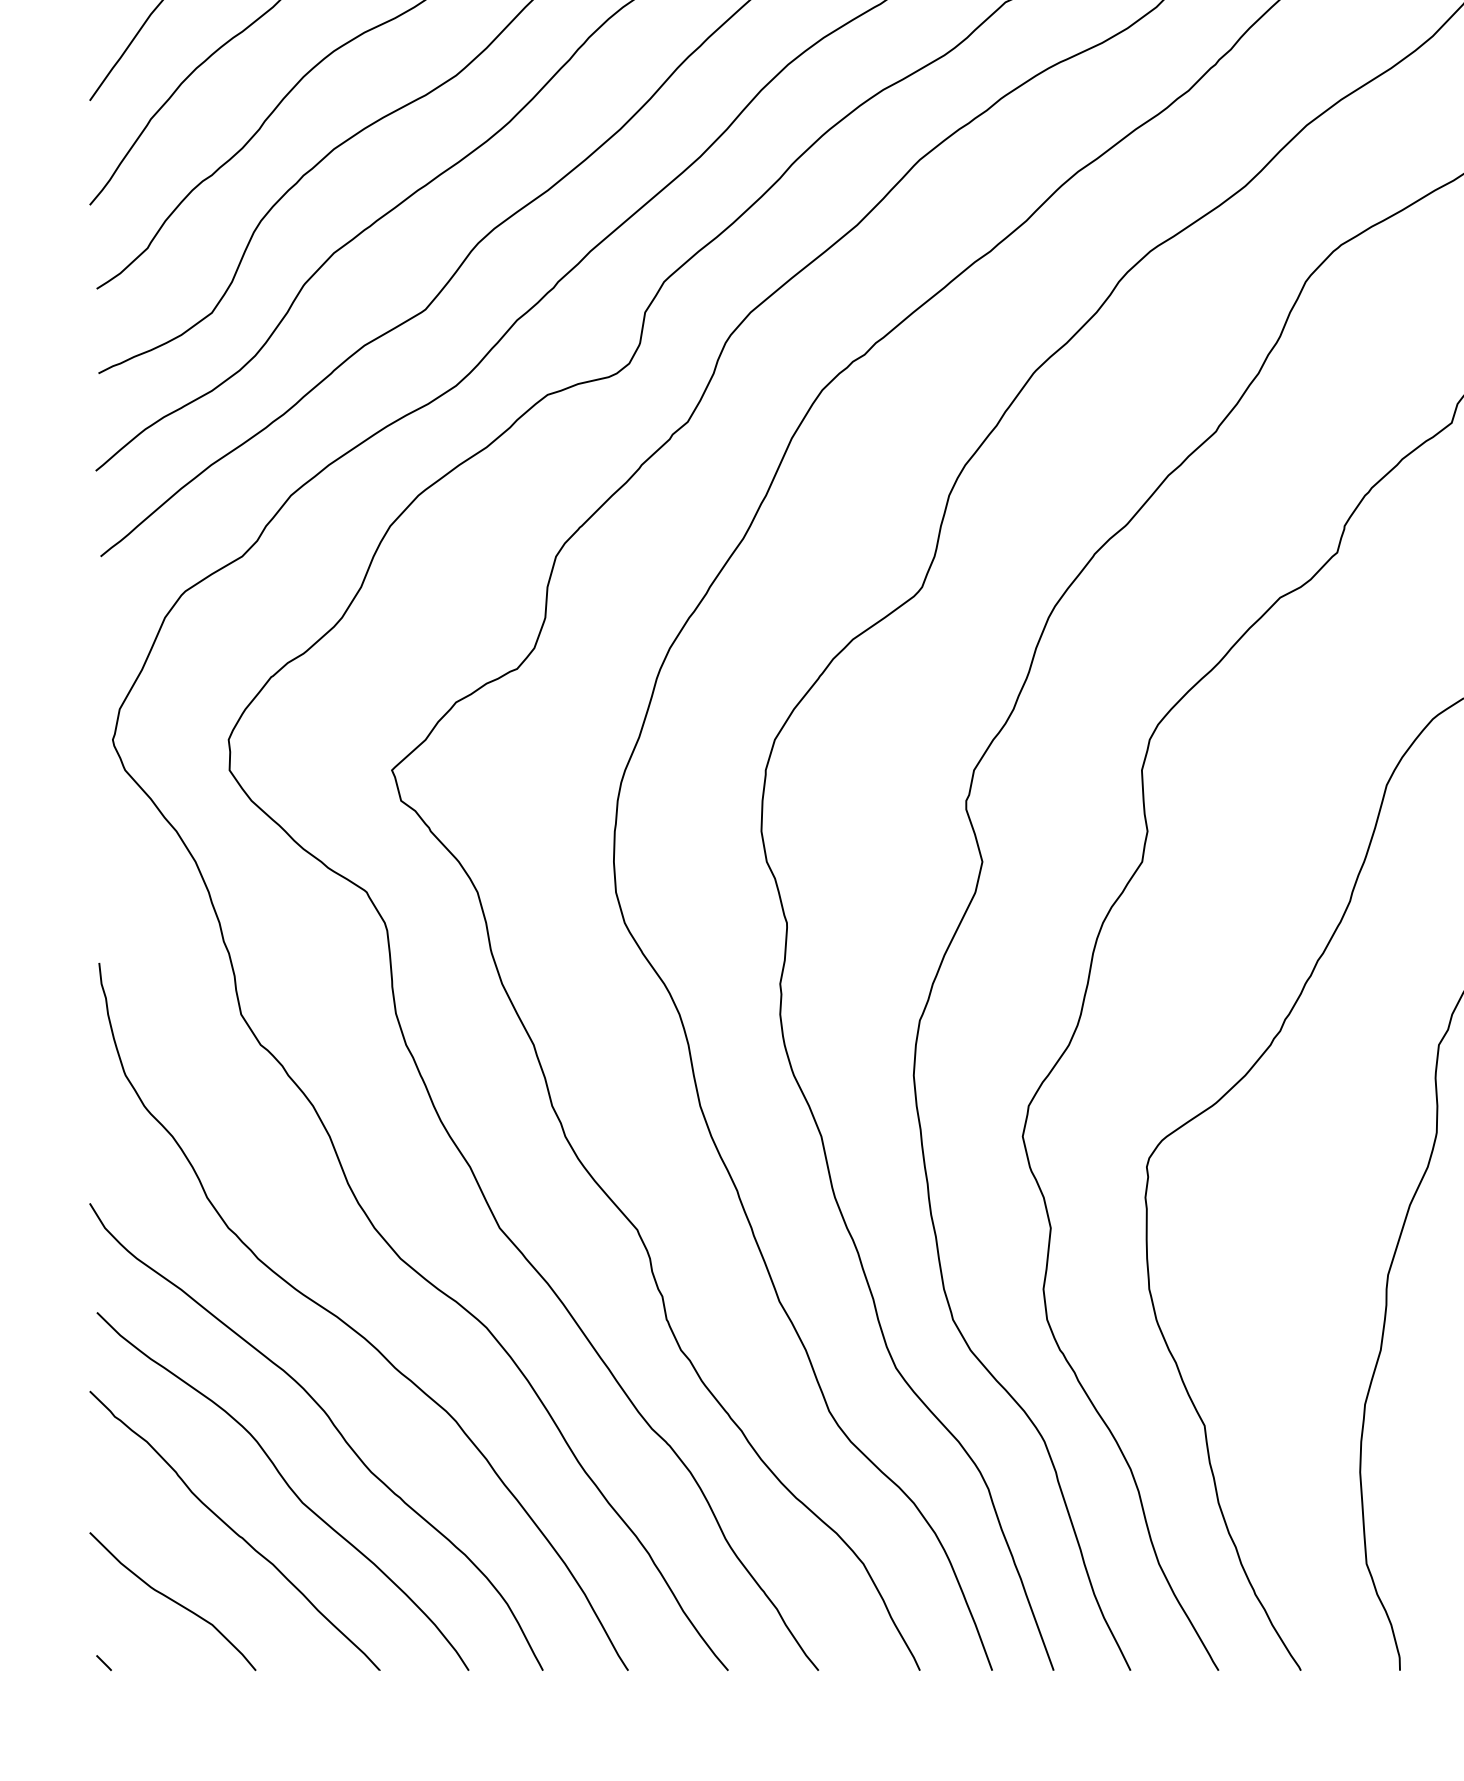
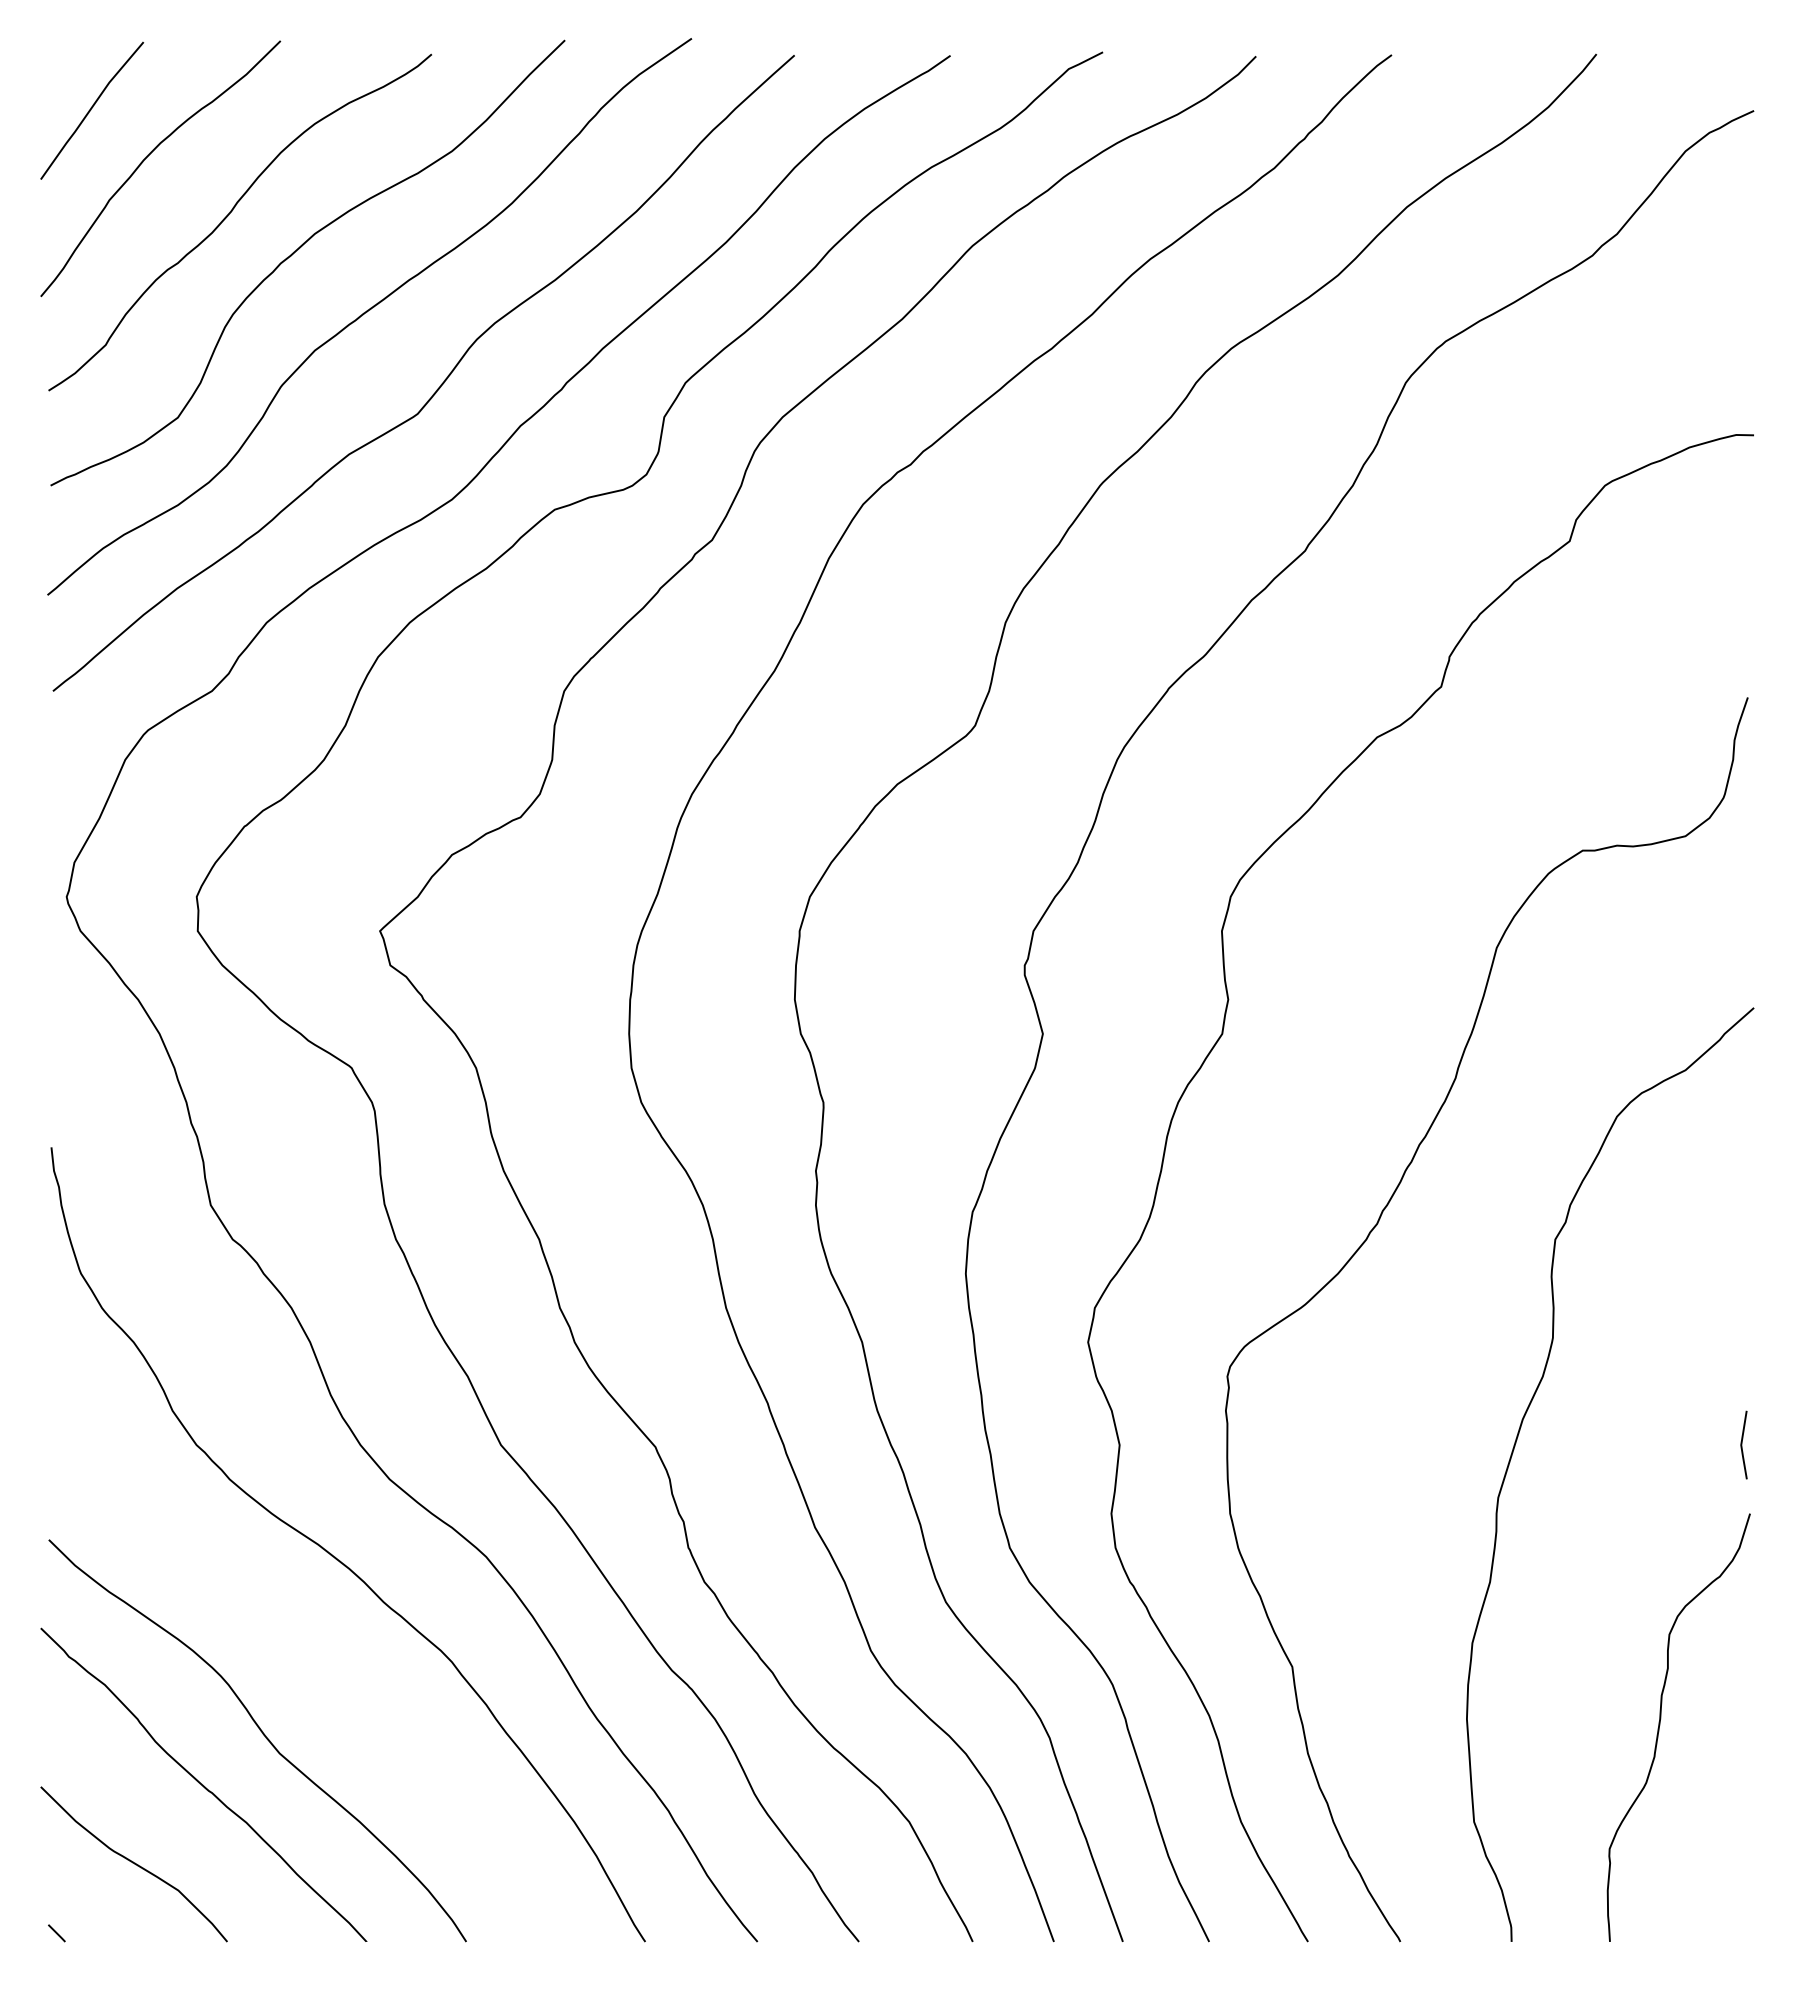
curve: (333, 1426) -> (314, 1667), removed

